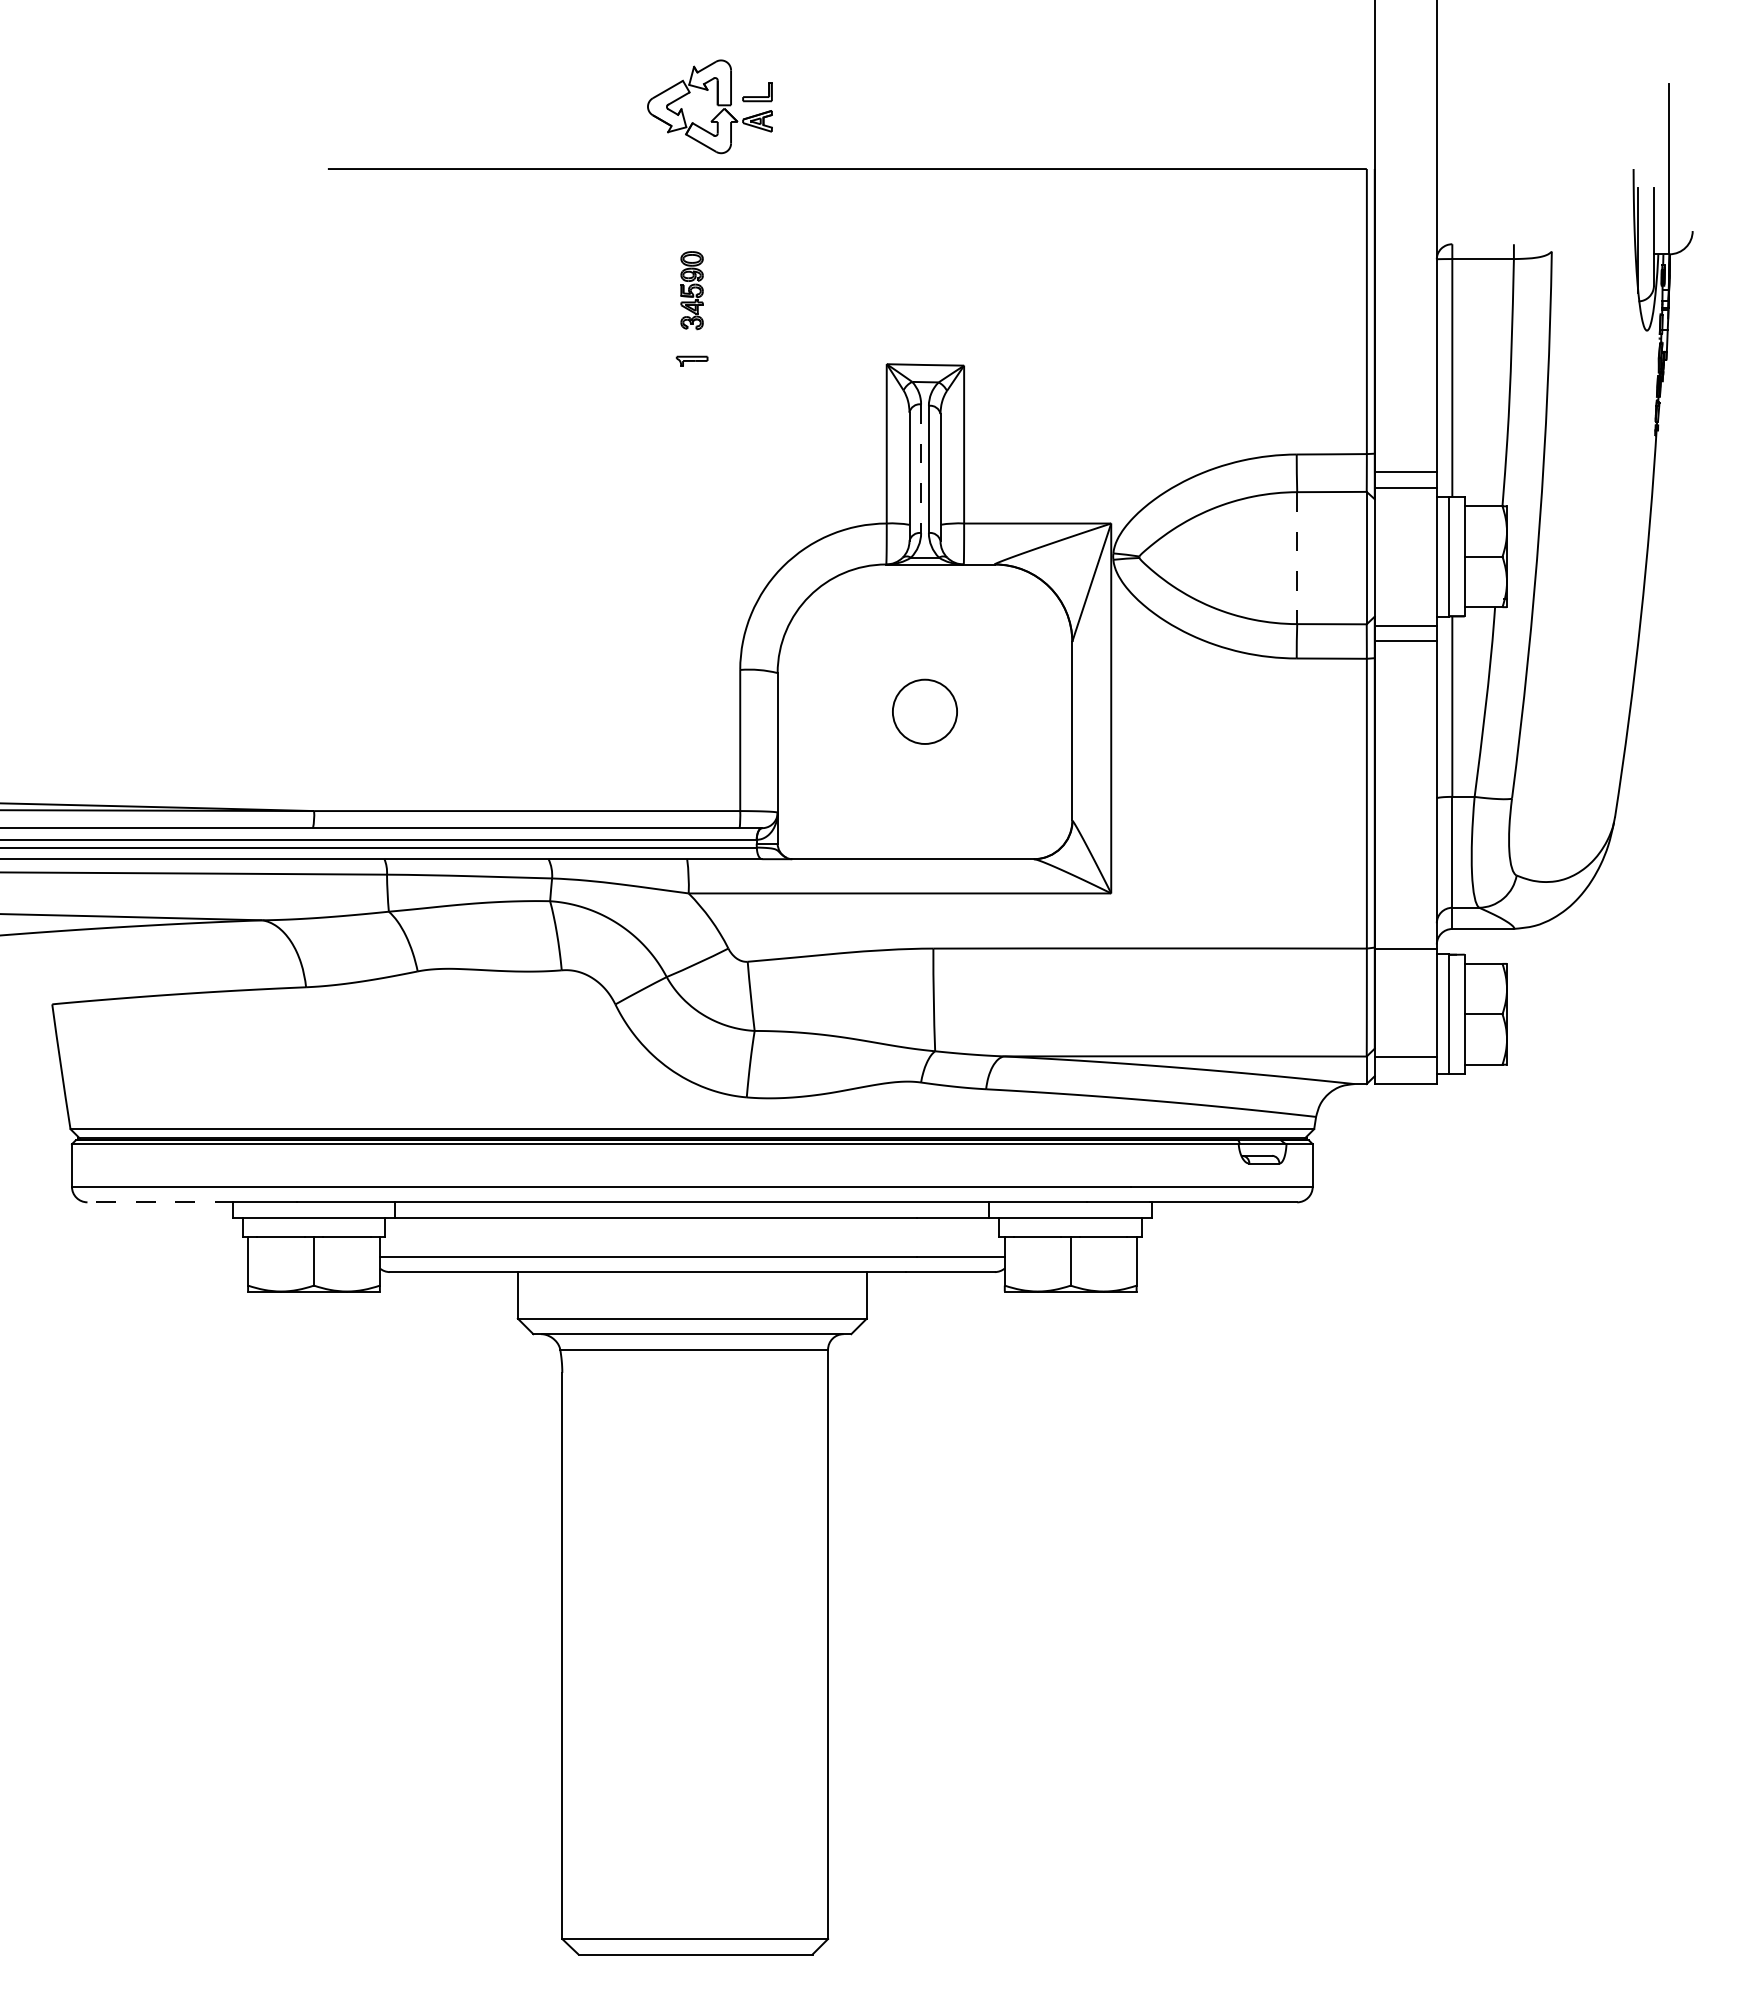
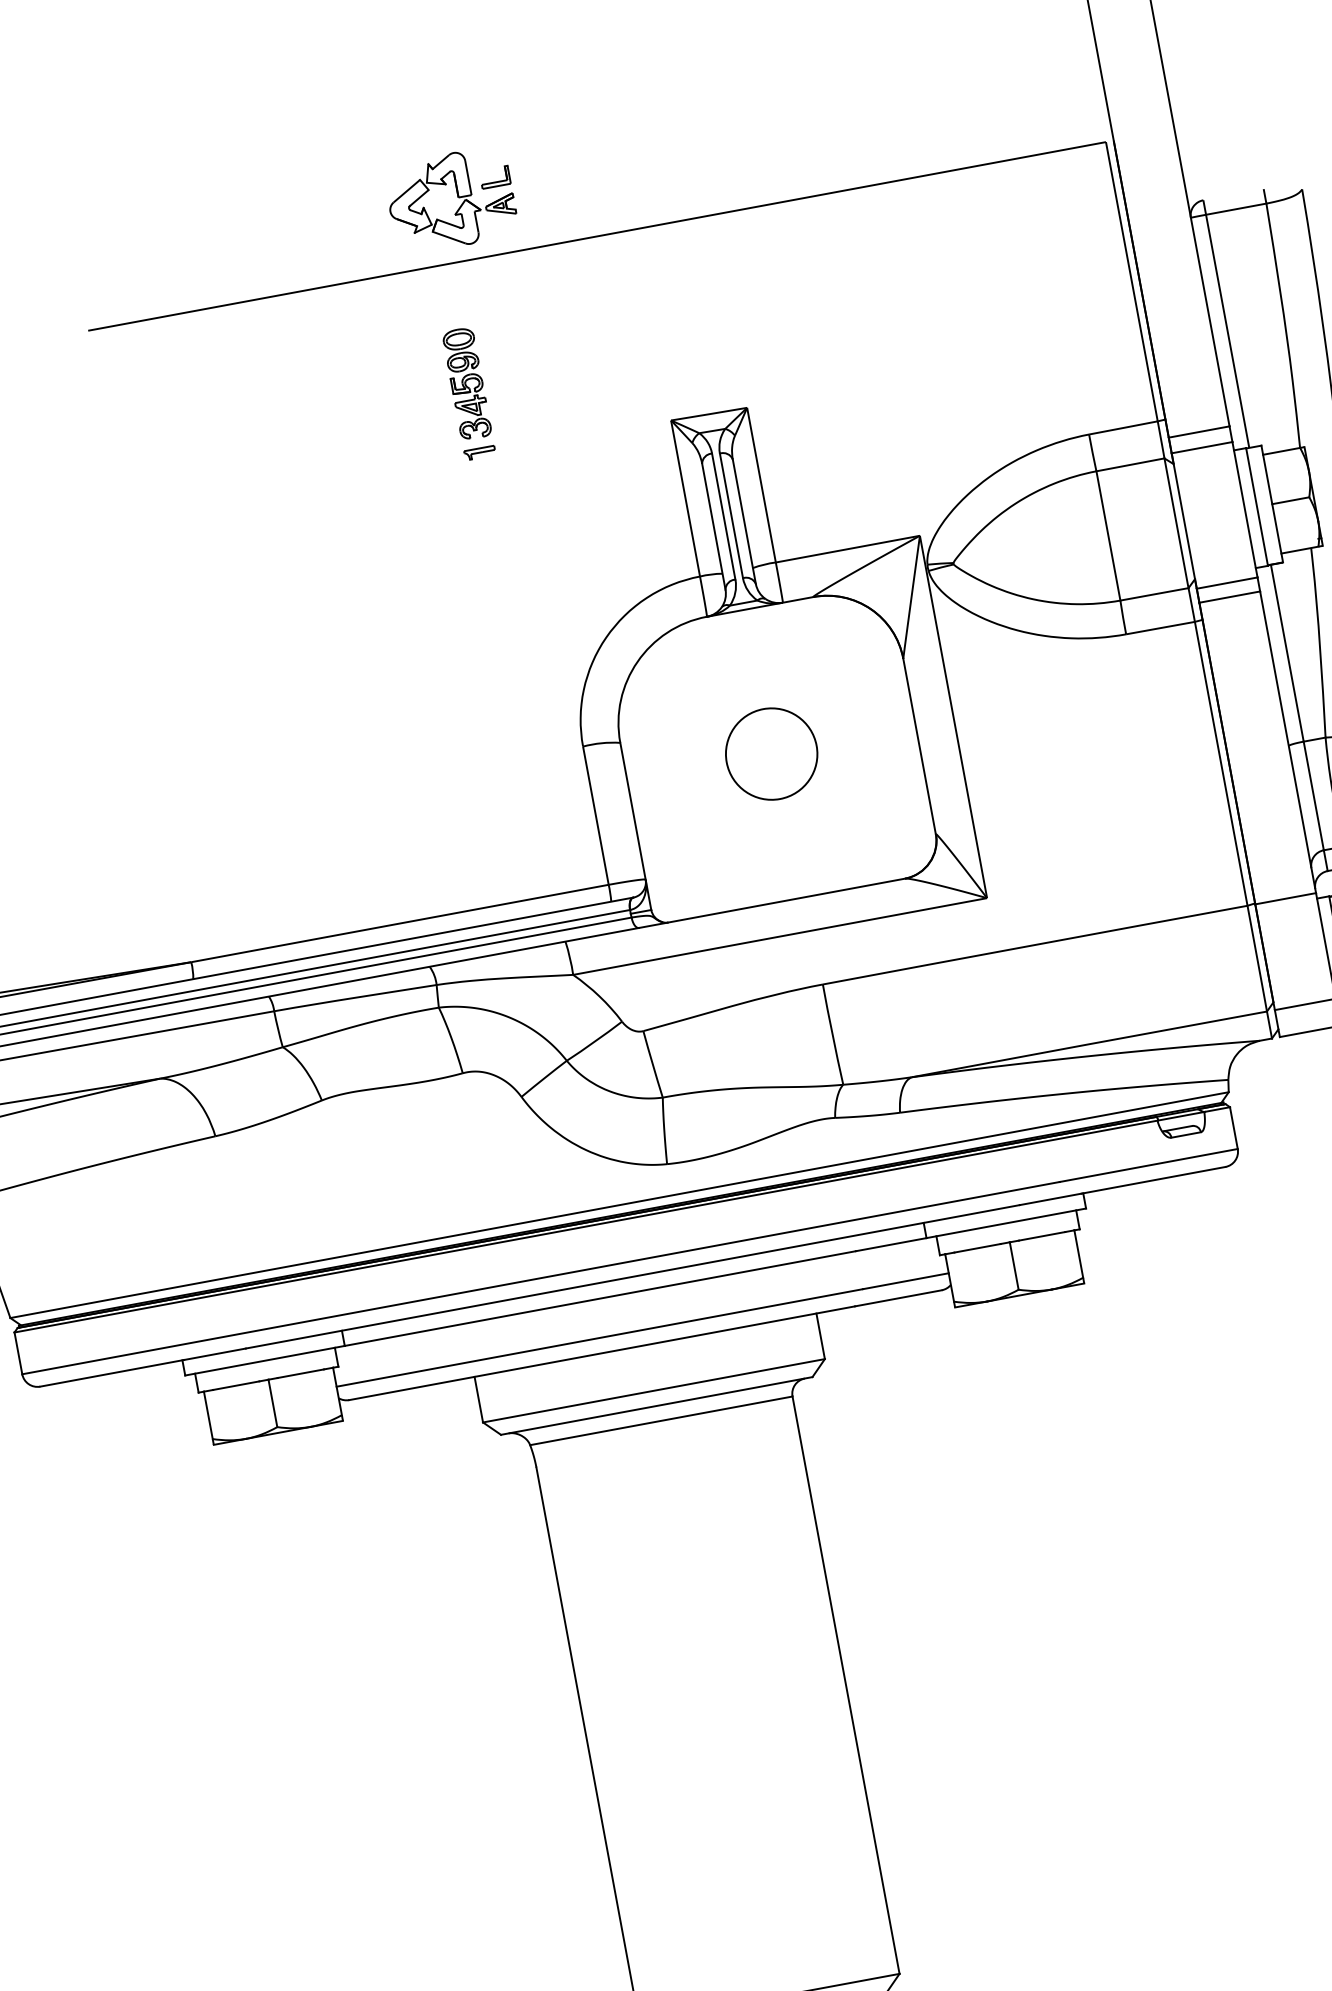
part: (691, 290) -> (466, 383), size x1.43
line: (921, 469) -> (724, 517), dashed -> solid
line: (1297, 558) -> (1108, 536), dashed -> solid
circle: (924, 711) -> (771, 753), size x1.43
line: (160, 1202) -> (111, 1373), dashed -> solid

